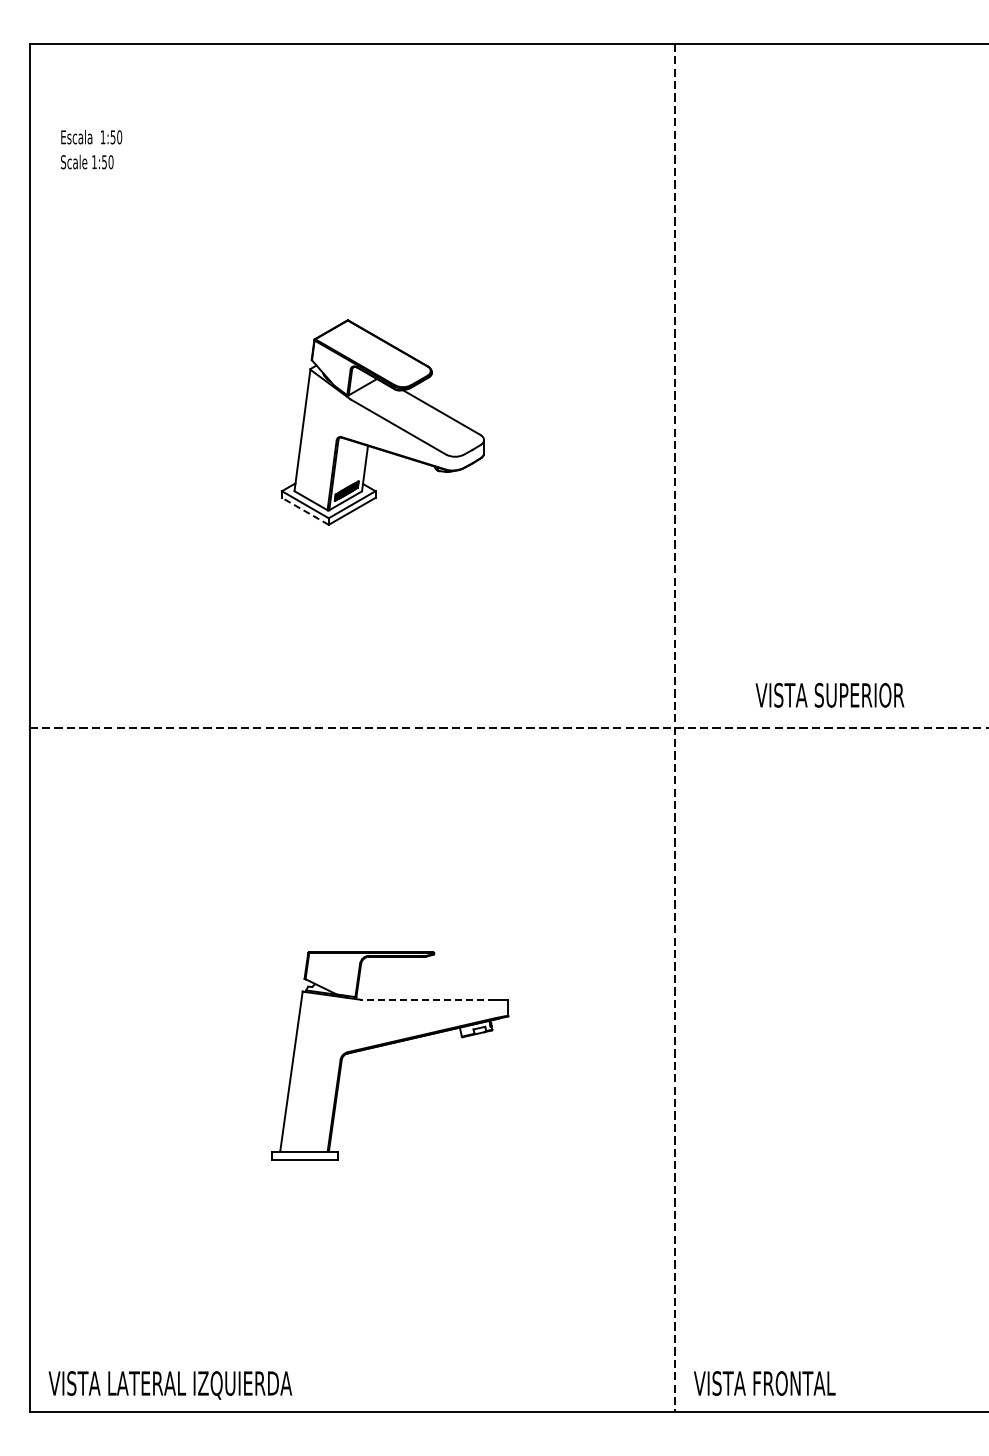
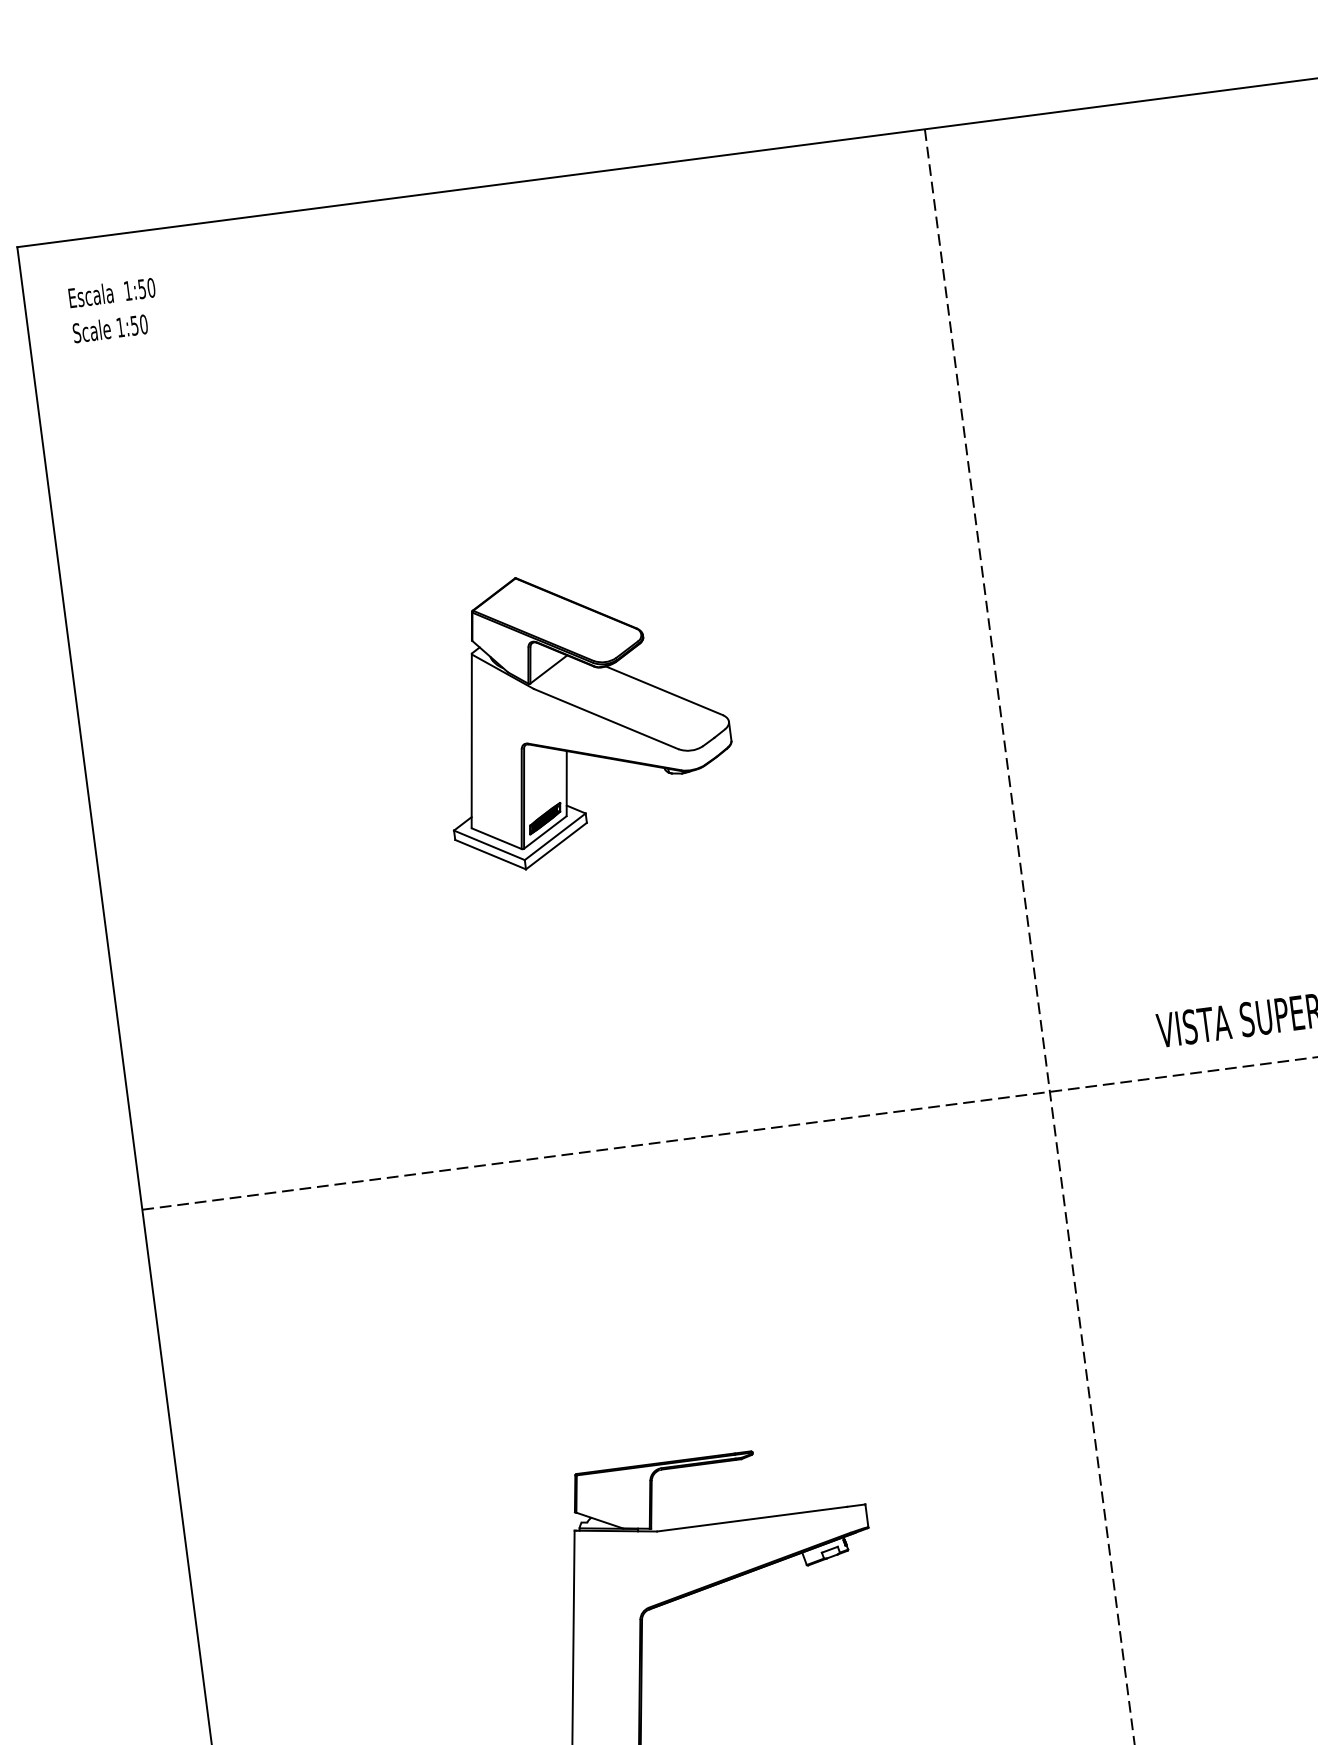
text: (91, 149) -> (114, 310), moved
line: (304, 511) -> (489, 855), dashed -> solid
line: (427, 999) -> (751, 1518), dashed -> solid

